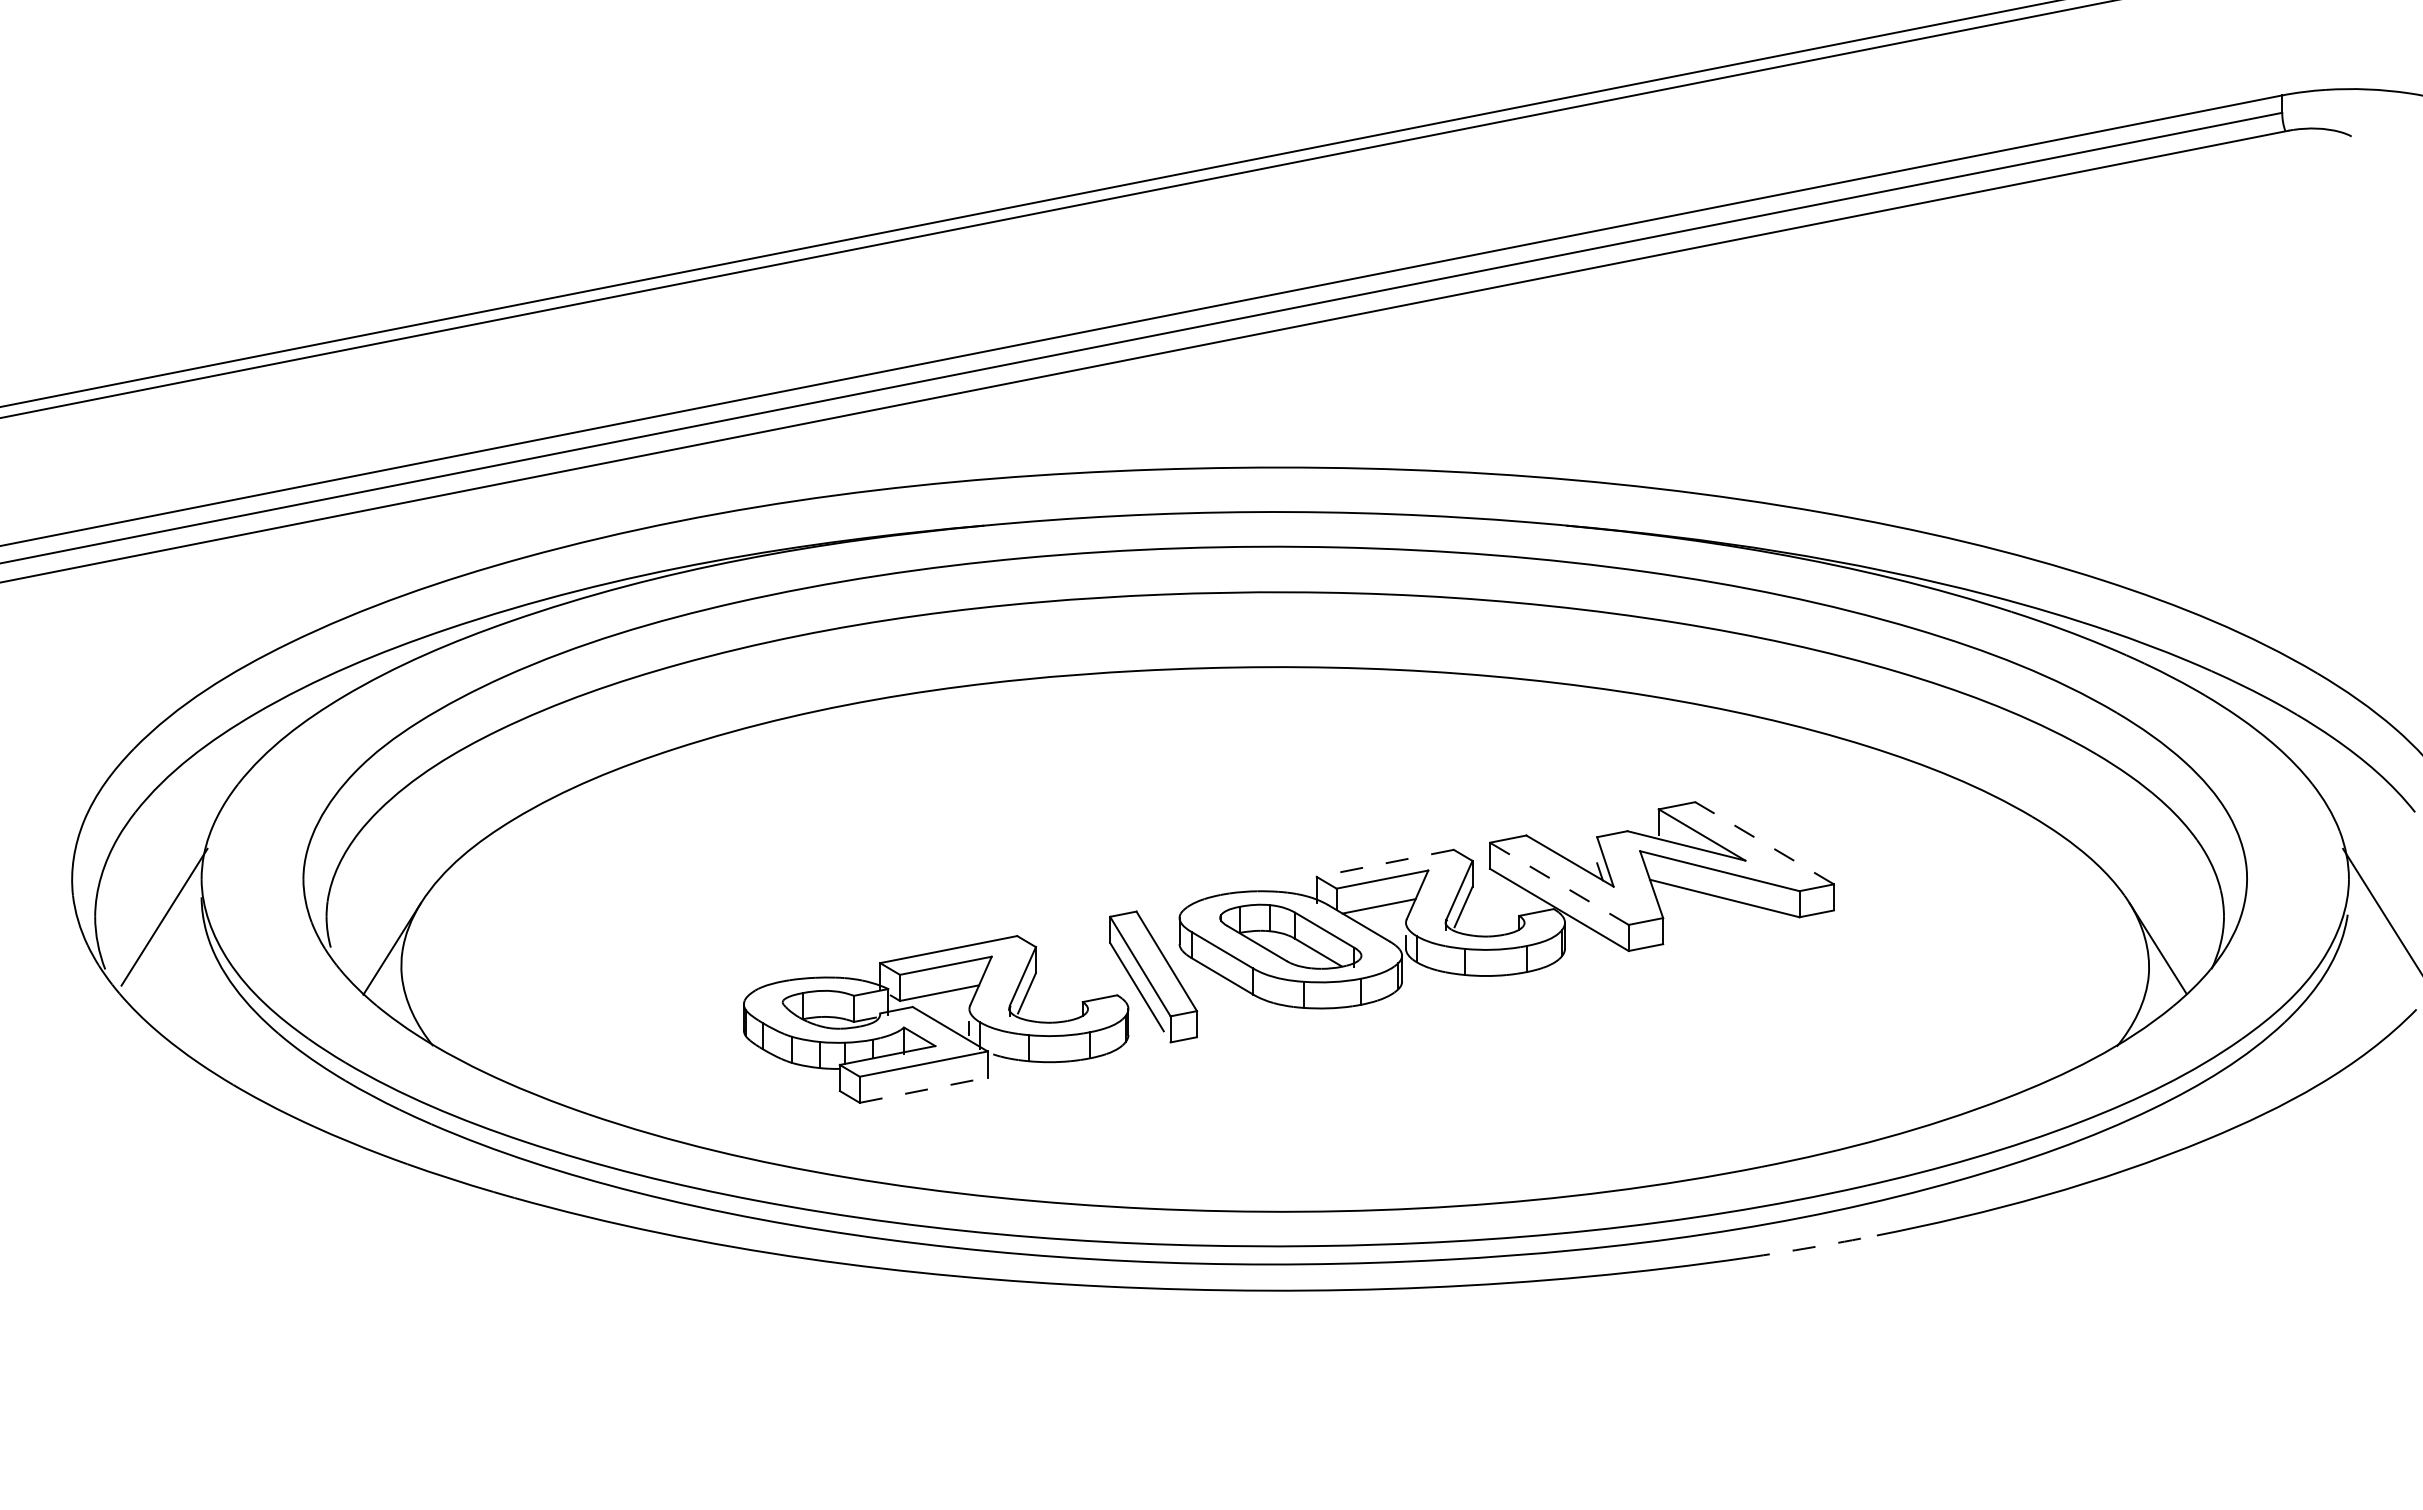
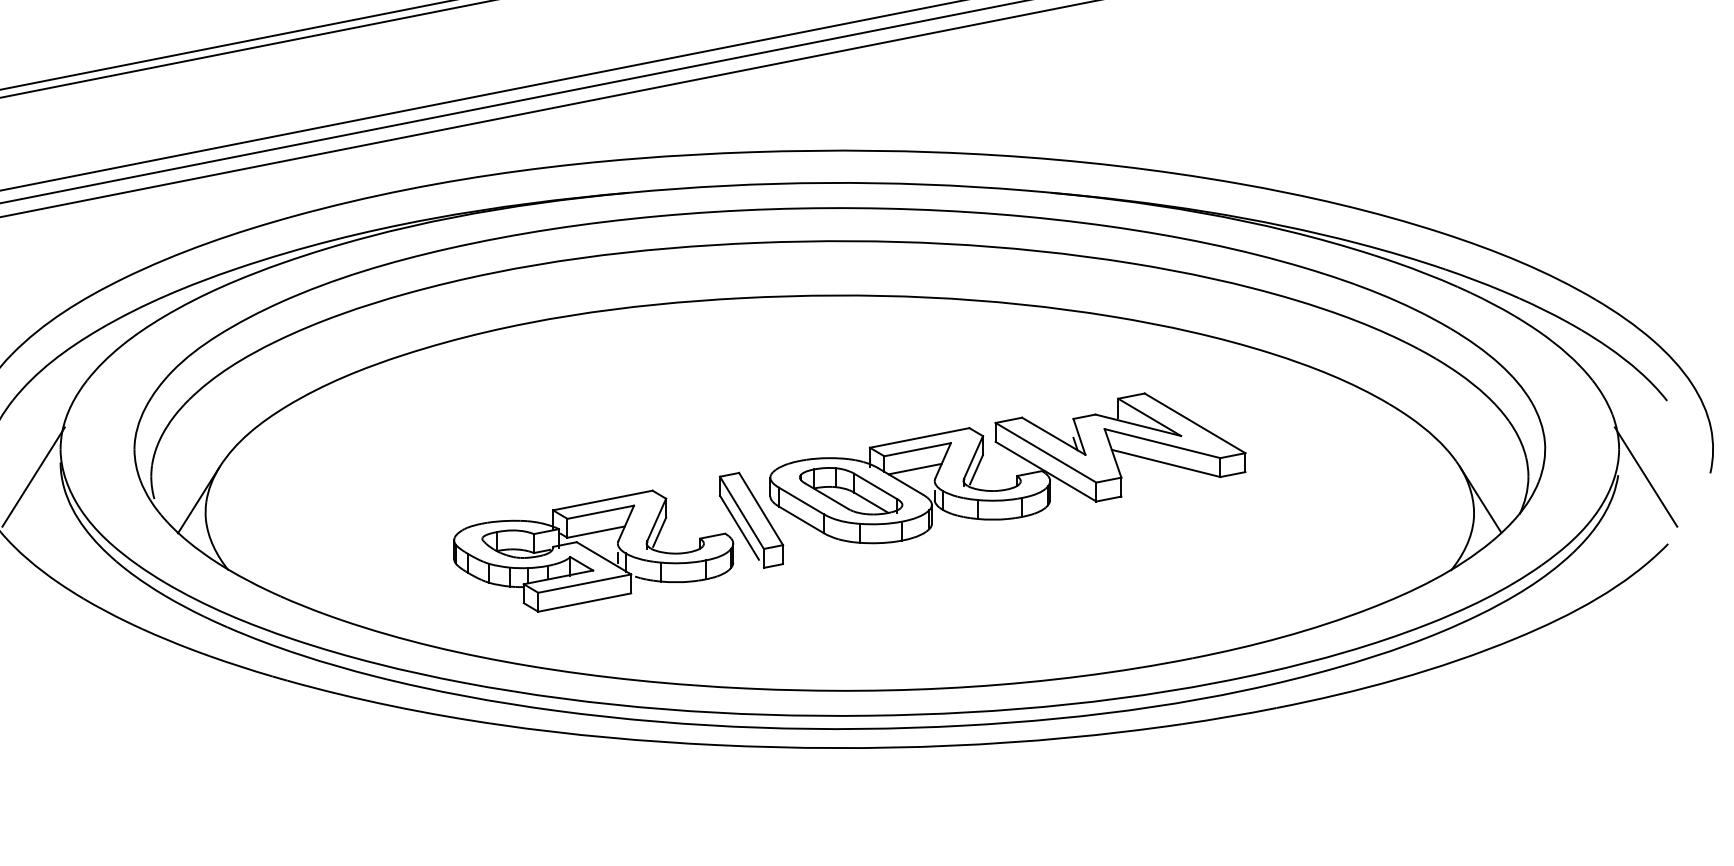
line: (1764, 843) -> (1194, 423), dashed -> solid
line: (1385, 863) -> (919, 438), dashed -> solid
line: (1559, 883) -> (1046, 452), dashed -> solid
line: (924, 1090) -> (585, 602), dashed -> solid
arc: (1812, 1247) -> (1229, 716), dashed -> solid

